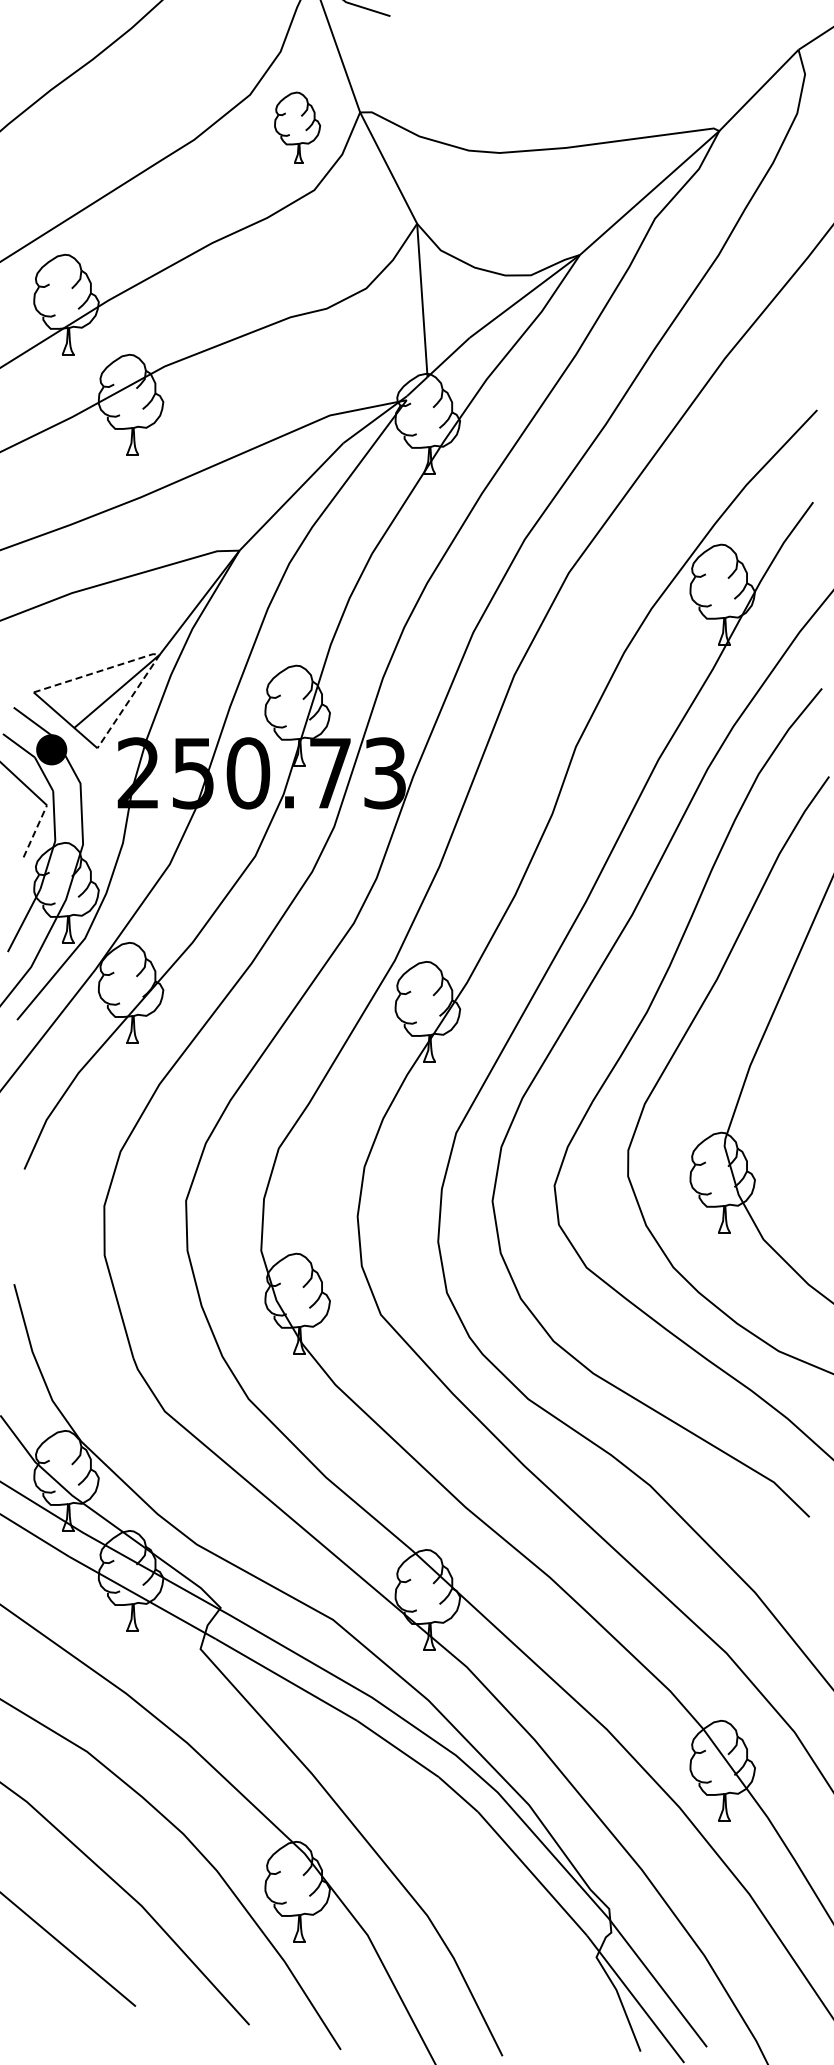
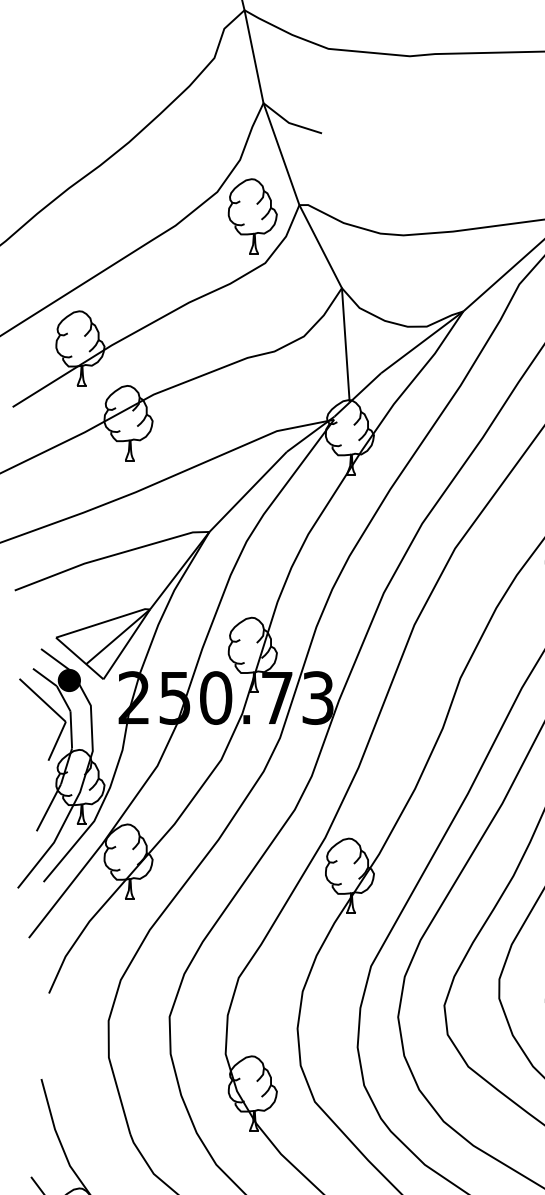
part: (297, 127) -> (252, 216), size x1.43
line: (151, 654) -> (143, 609), dashed -> solid
line: (35, 831) -> (57, 741), dashed -> solid

